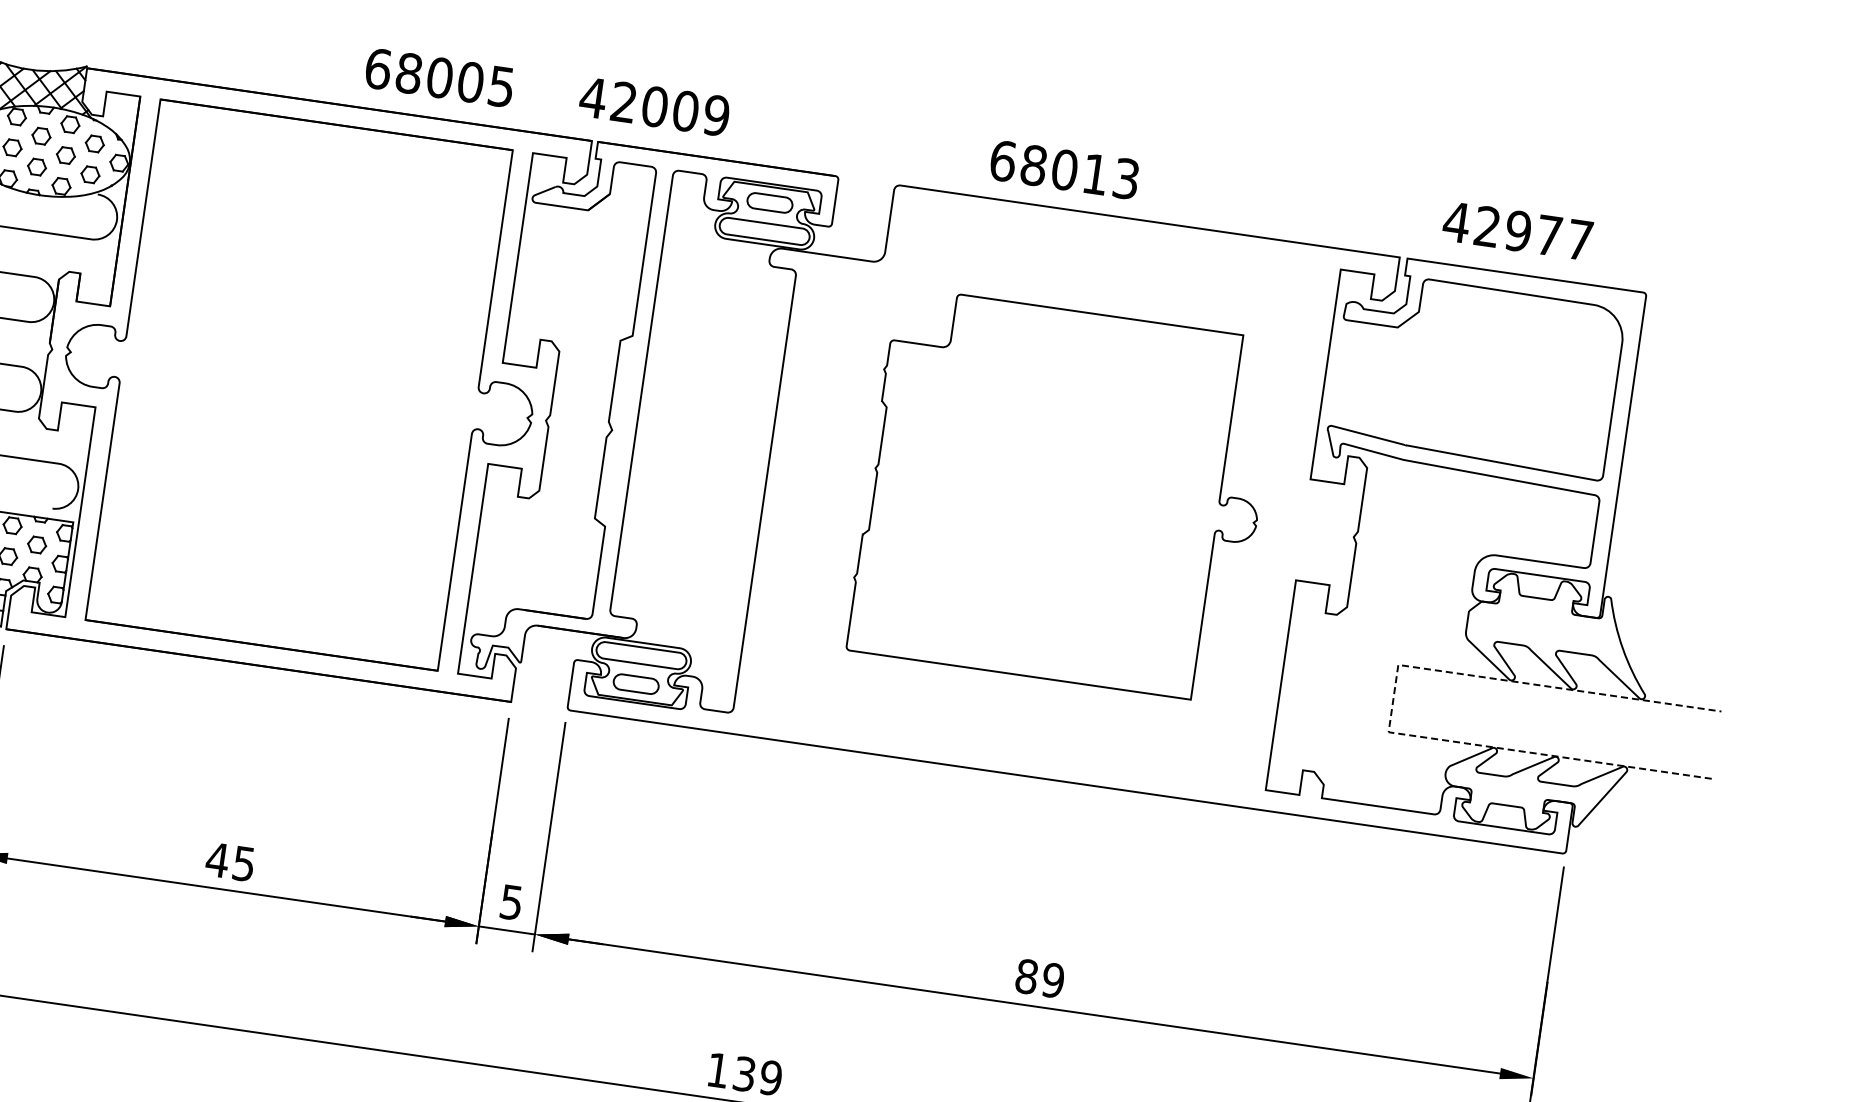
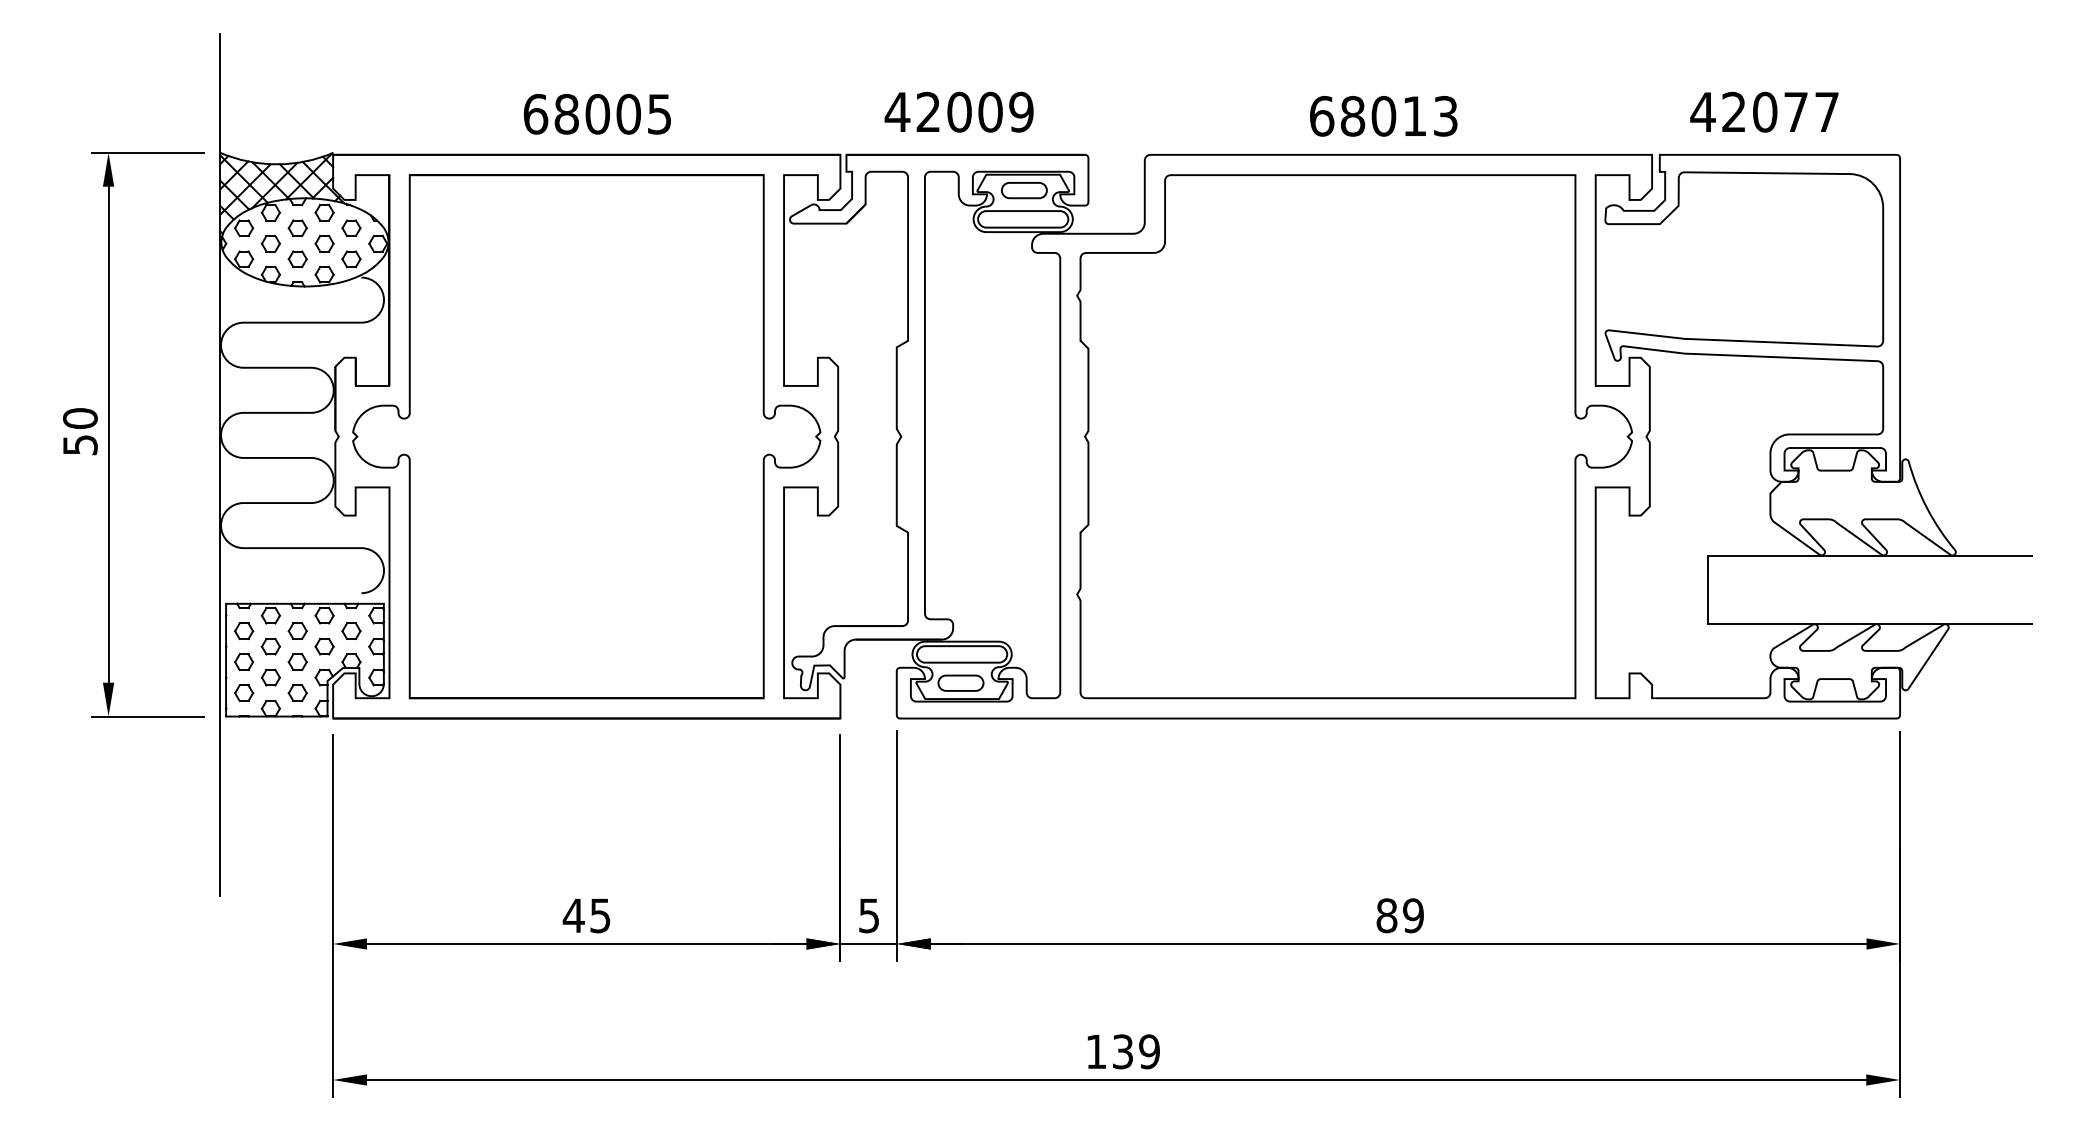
text: (438, 76) -> (596, 113), moved
text: (654, 105) -> (958, 111), moved
text: (1064, 170) -> (1383, 116), moved
text: (1517, 231) -> (1764, 112), 42977 -> 42077
part: (1063, 495) -> (1354, 436), size x1.43
line: (1393, 699) -> (1708, 590), dashed -> solid

